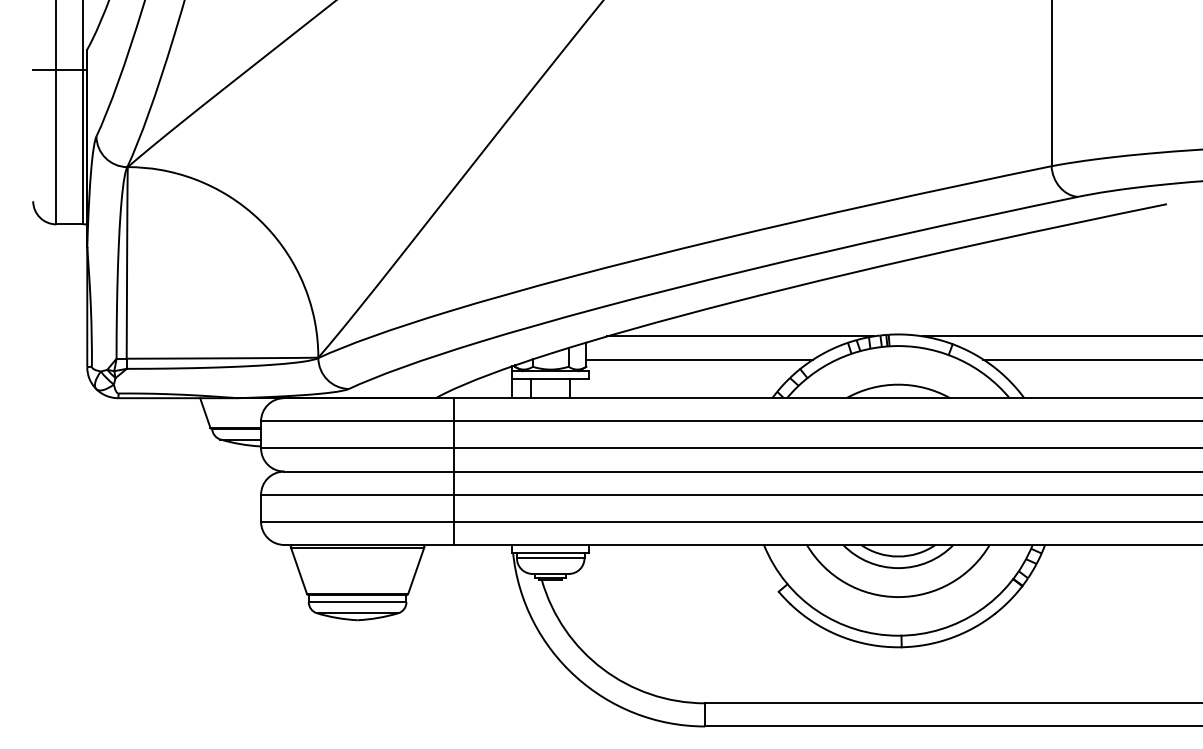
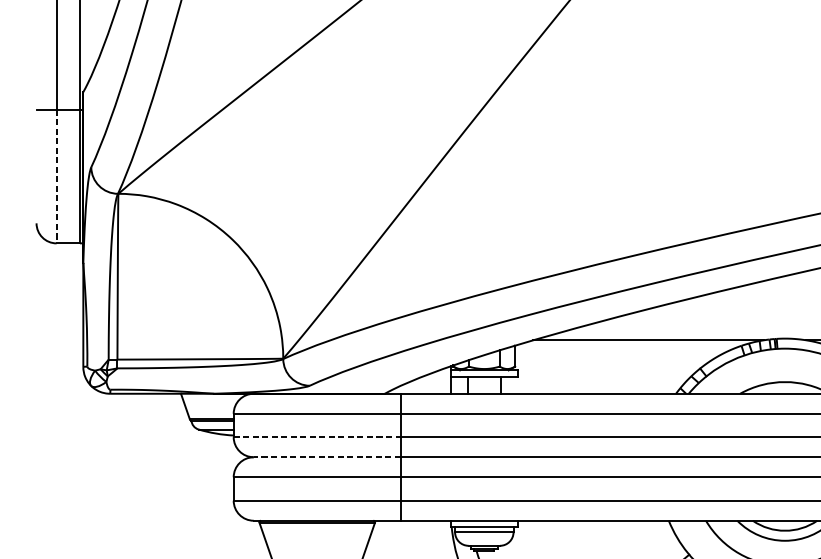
line: (56, 147) -> (56, 176), solid -> dashed
line: (699, 359) -> (613, 360), removed
line: (357, 448) -> (317, 437), solid -> dashed
line: (369, 471) -> (327, 457), solid -> dashed

